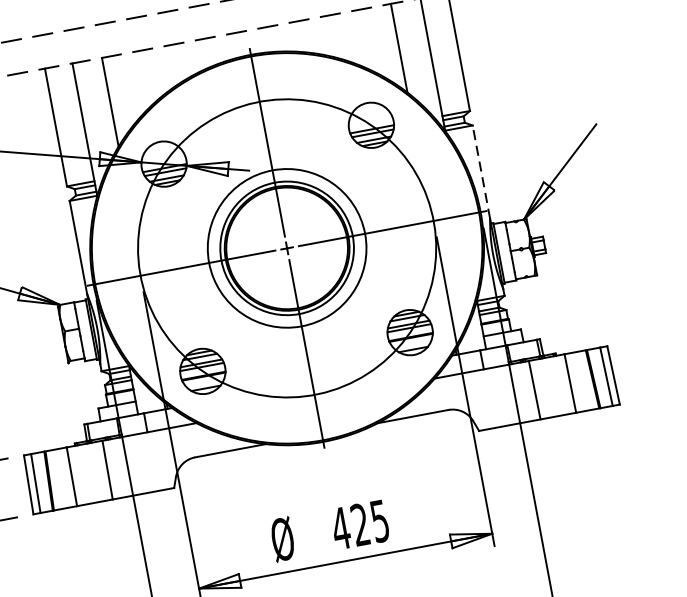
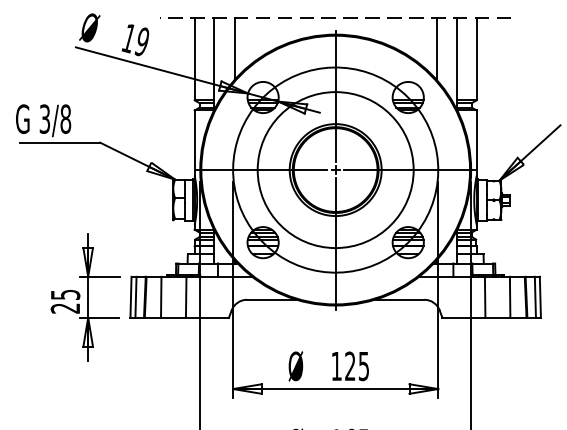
line: (481, 172) -> (476, 143), dashed -> solid
circle: (286, 249) -> (335, 170), size x1.43
text: (340, 528) -> (336, 366), 425 -> 125

